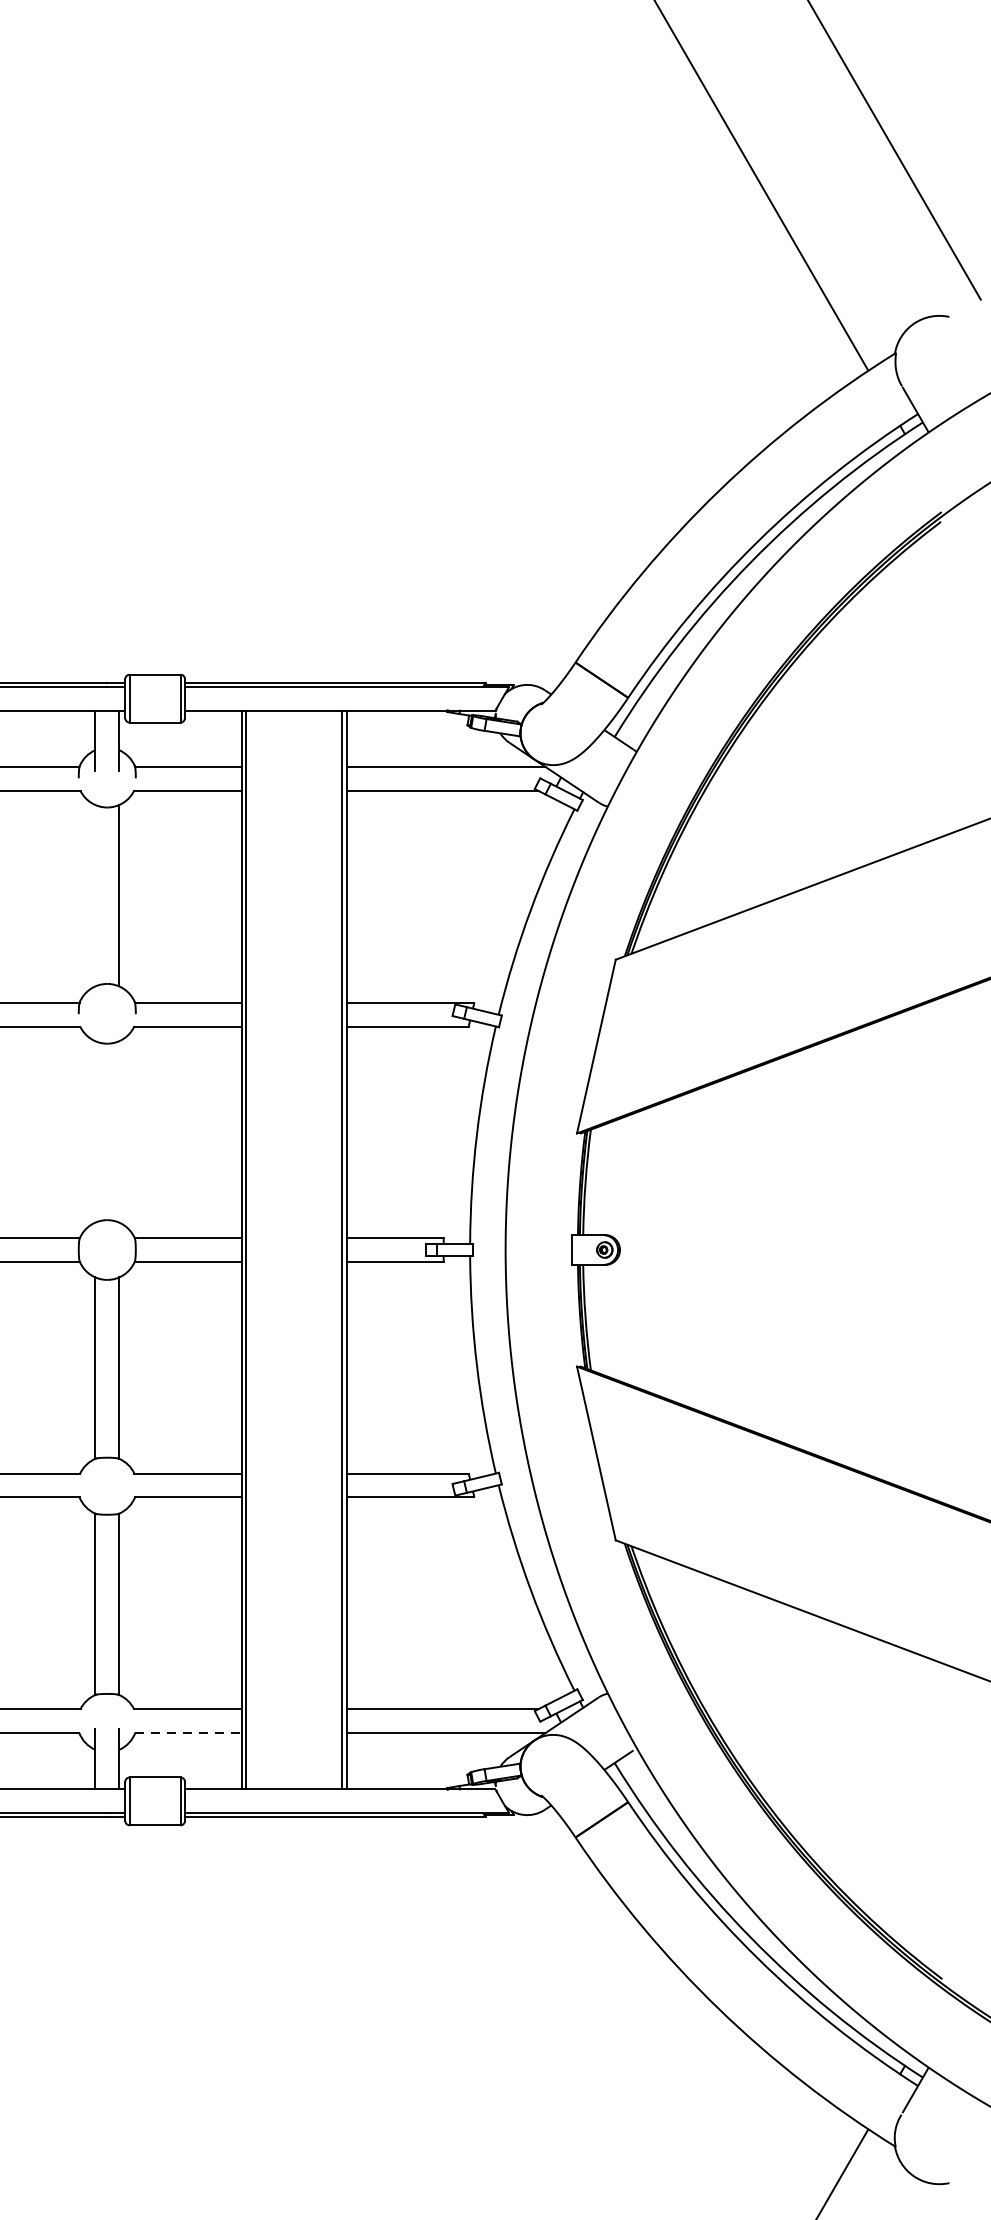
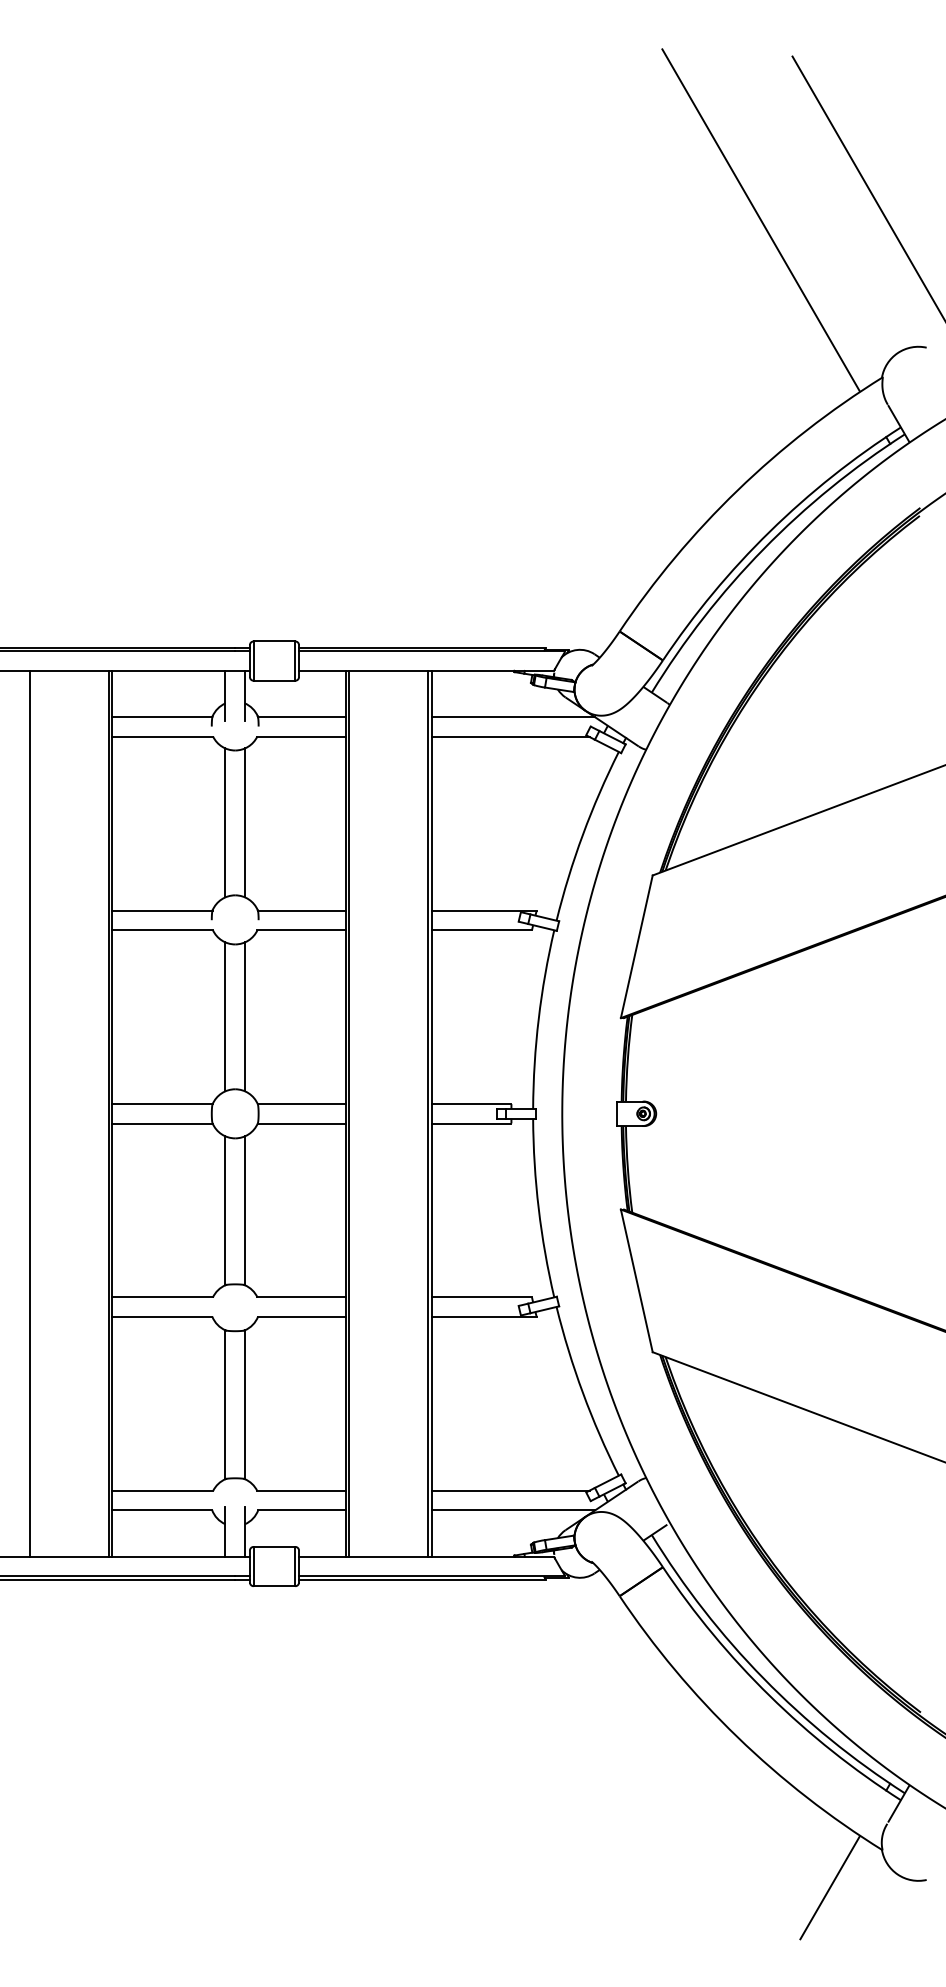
line: (95, 895) -> (225, 822), added
line: (95, 1131) -> (225, 1016), added
line: (119, 1131) -> (245, 1016), added
line: (188, 1733) -> (301, 1510), dashed -> solid

